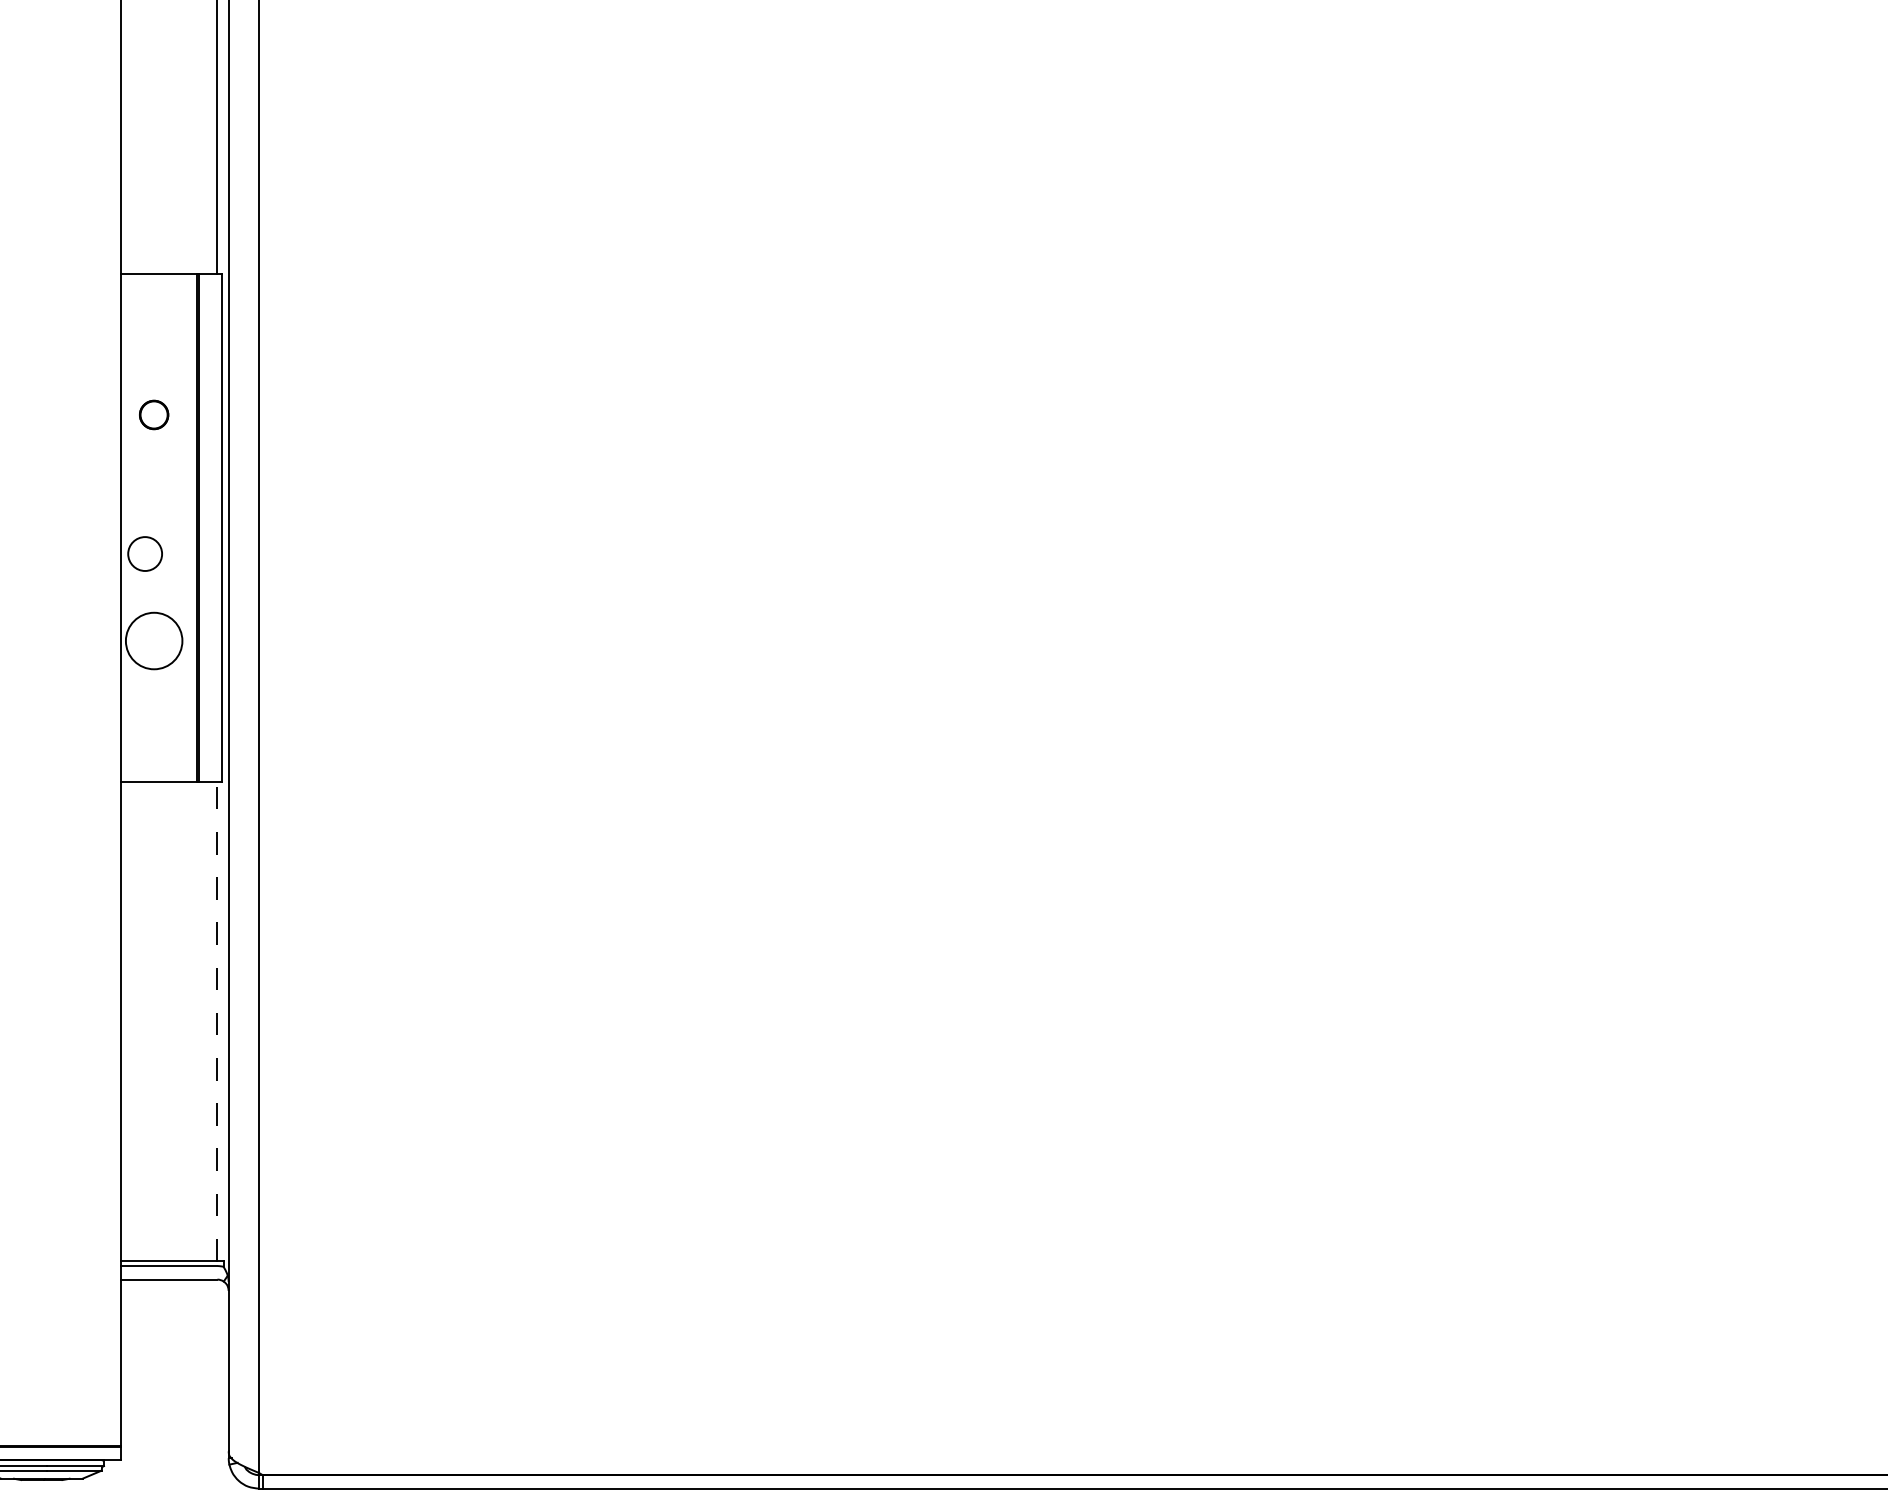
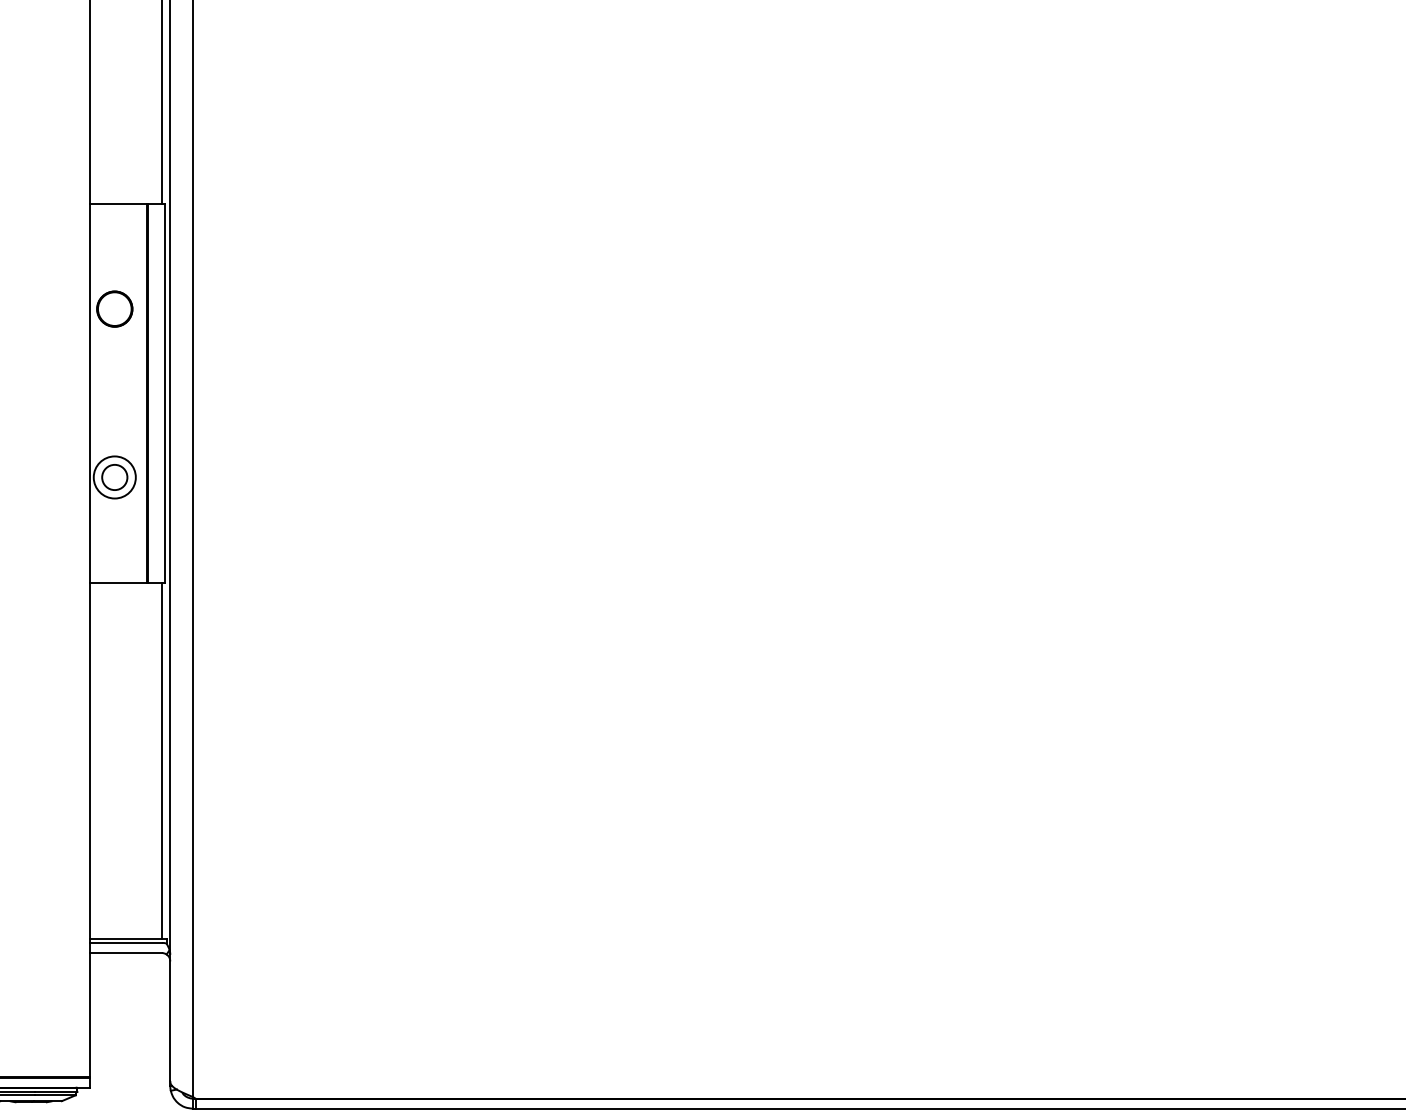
circle: (153, 414) -> (114, 308), size x1.67
circle: (144, 553) -> (114, 477), moved
line: (217, 1021) -> (161, 760), dashed -> solid

